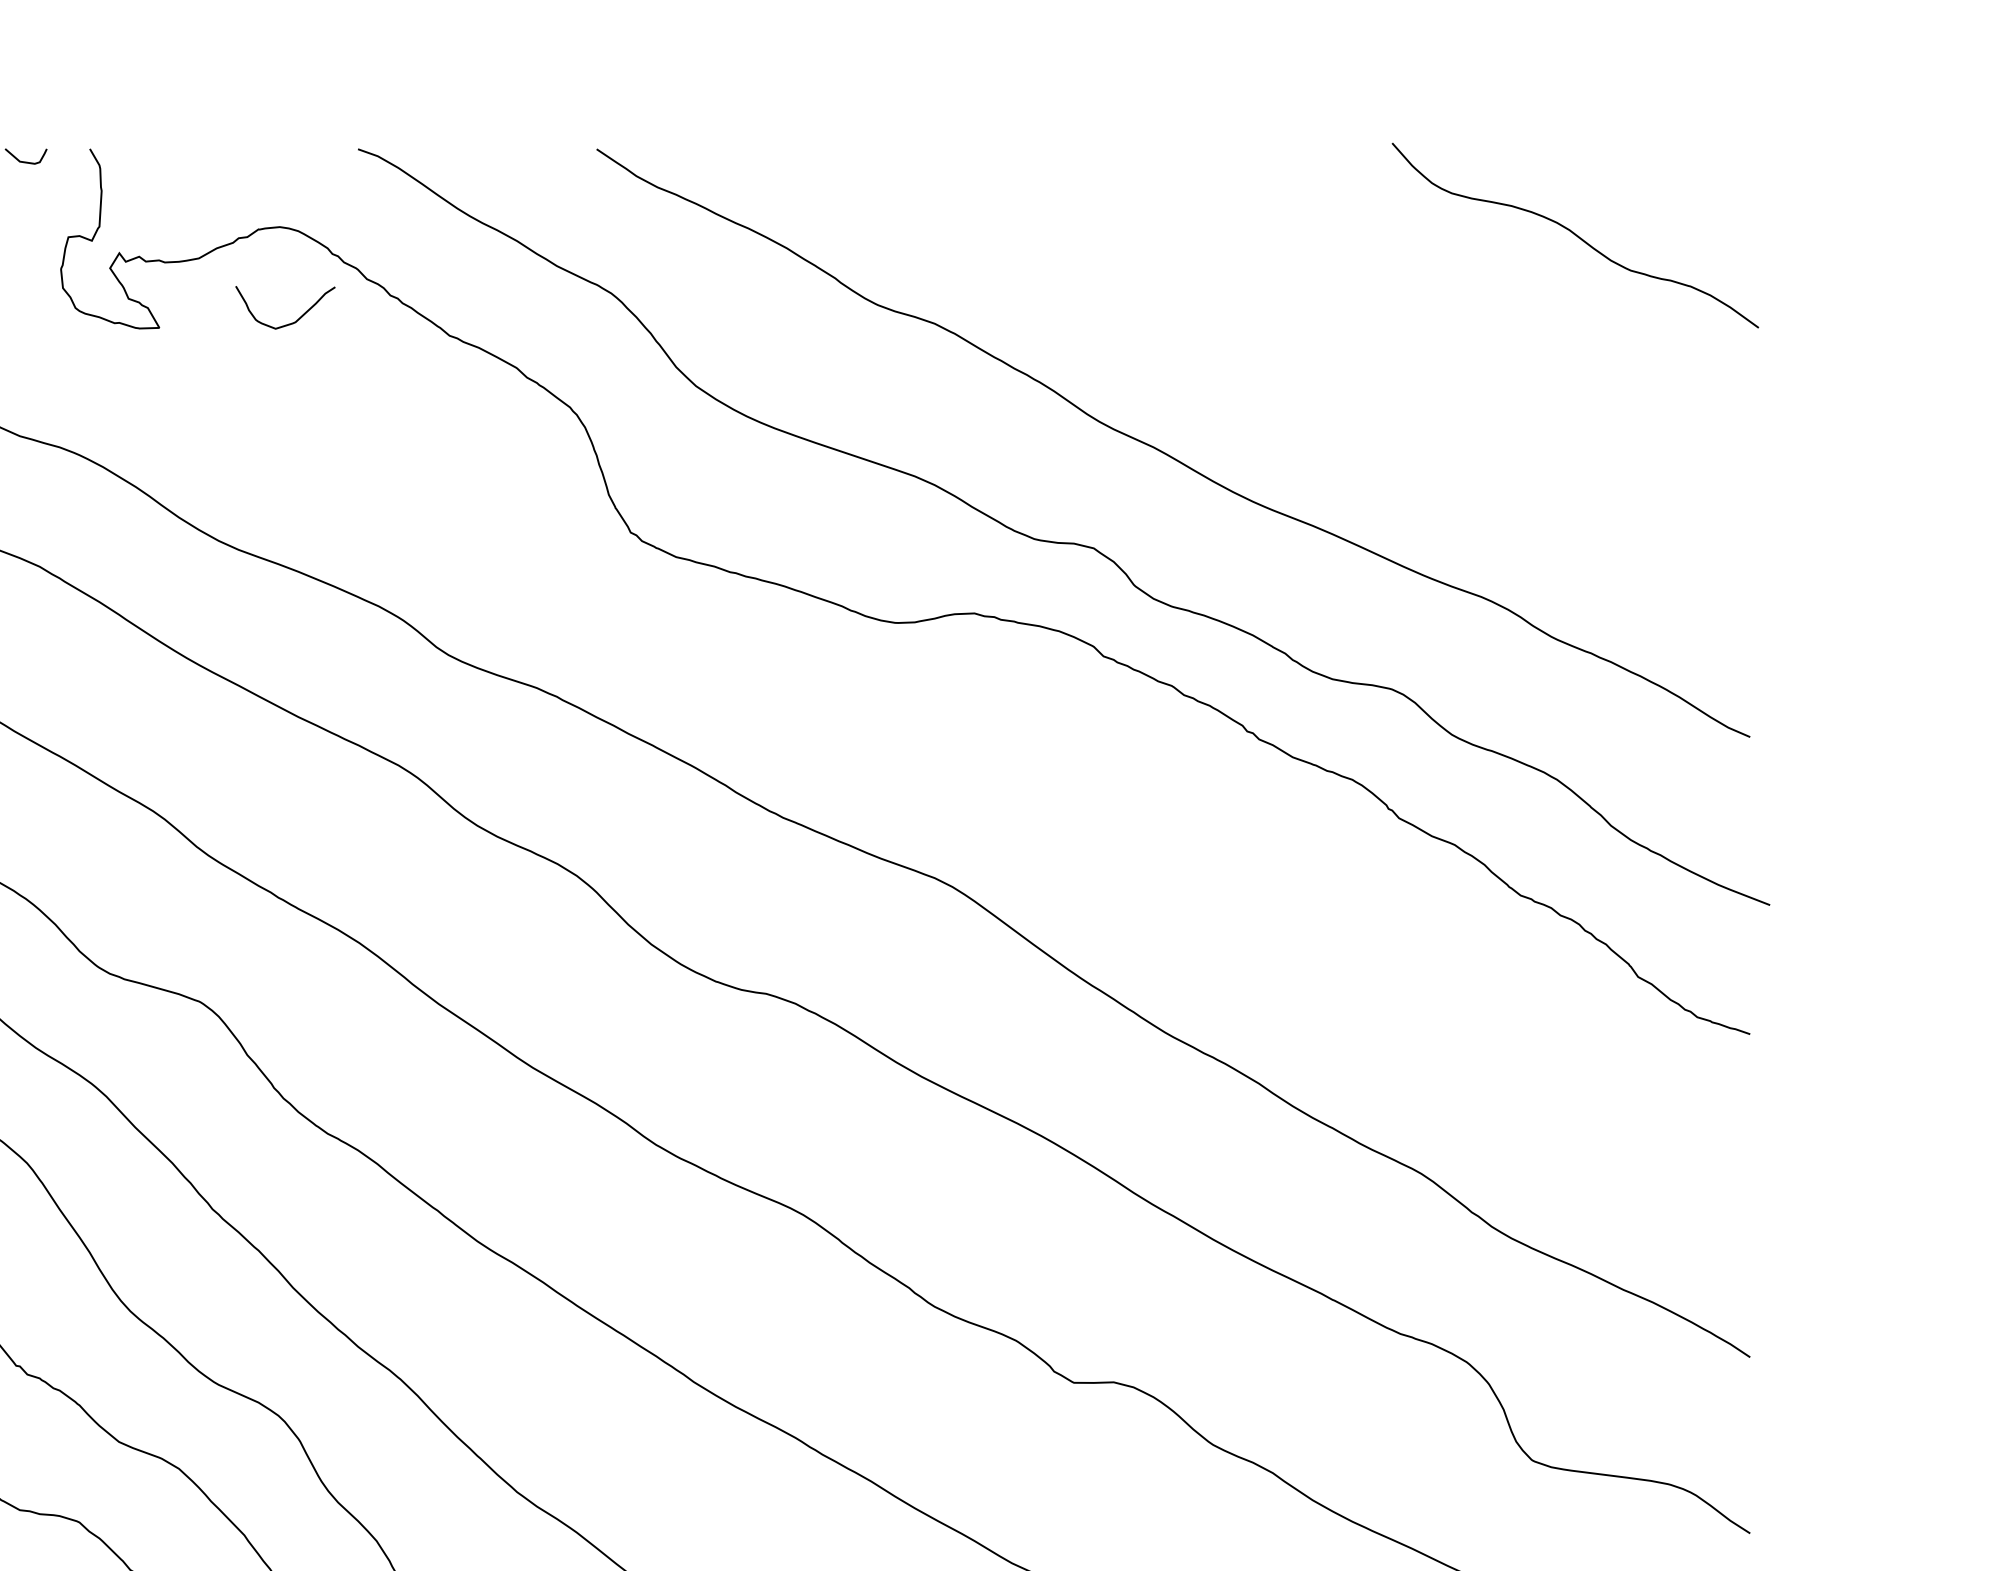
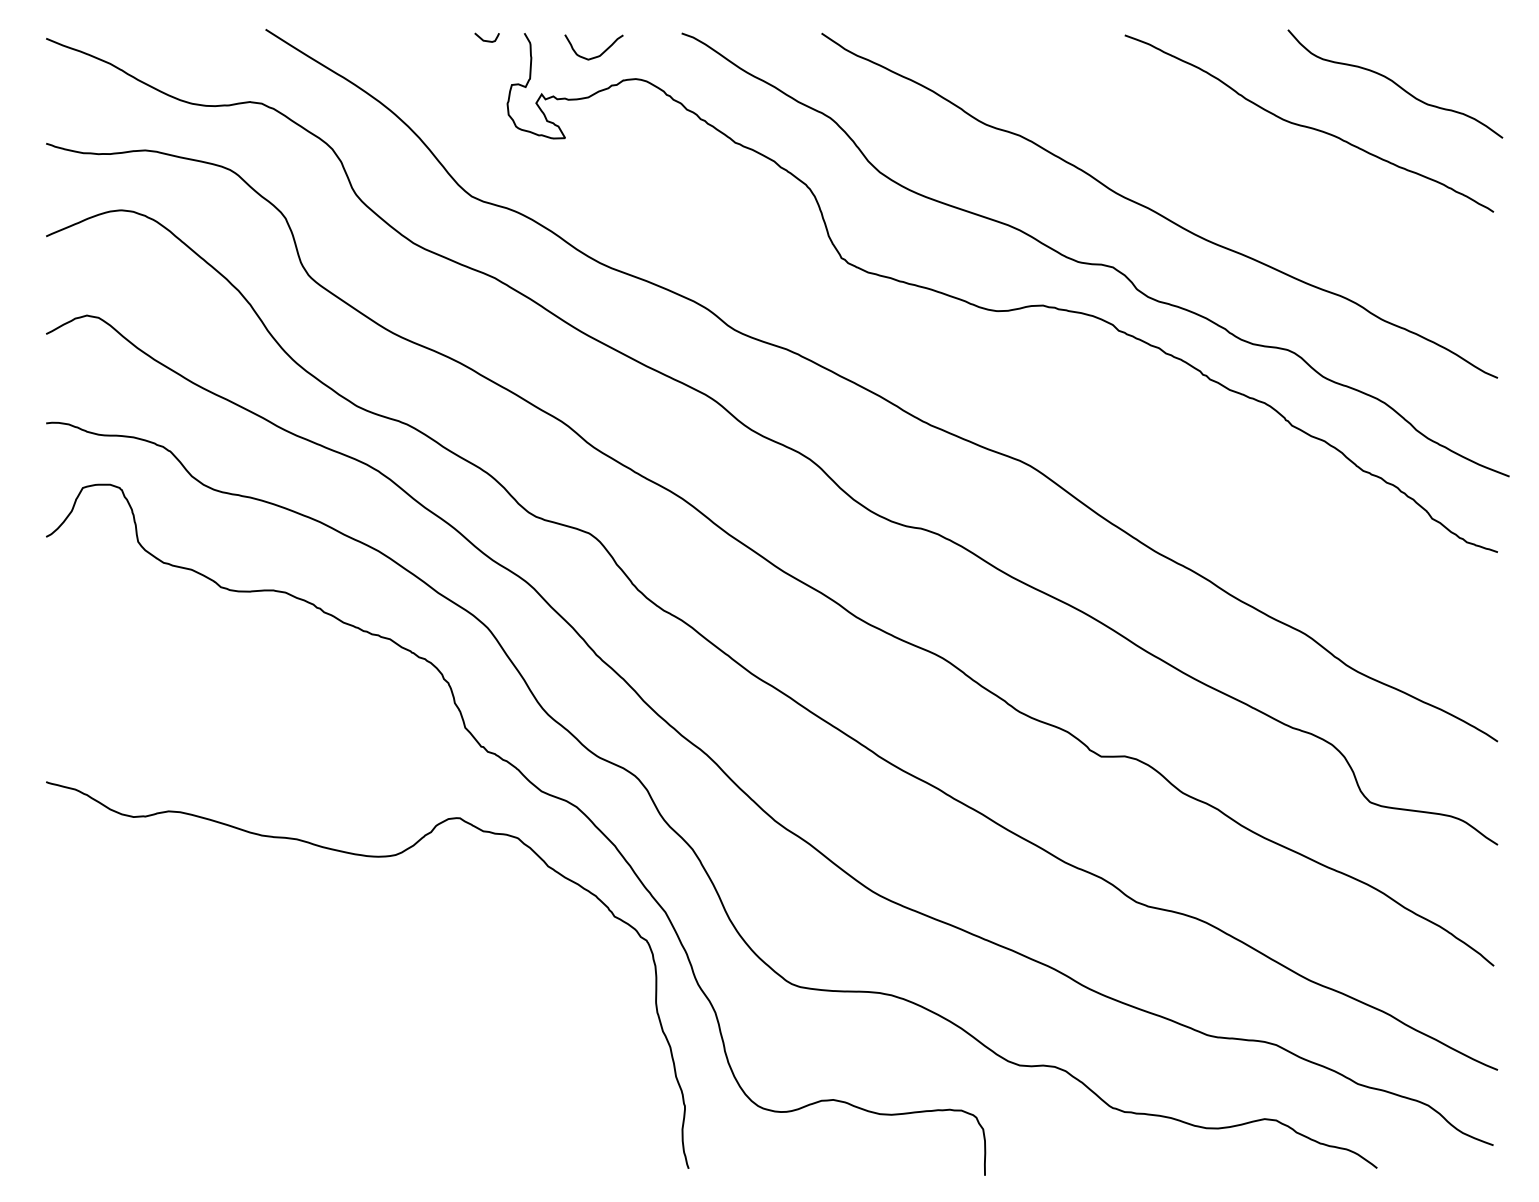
curve: (1428, 308) -> (1309, 126), added
curve: (291, 321) -> (597, 55), moved

